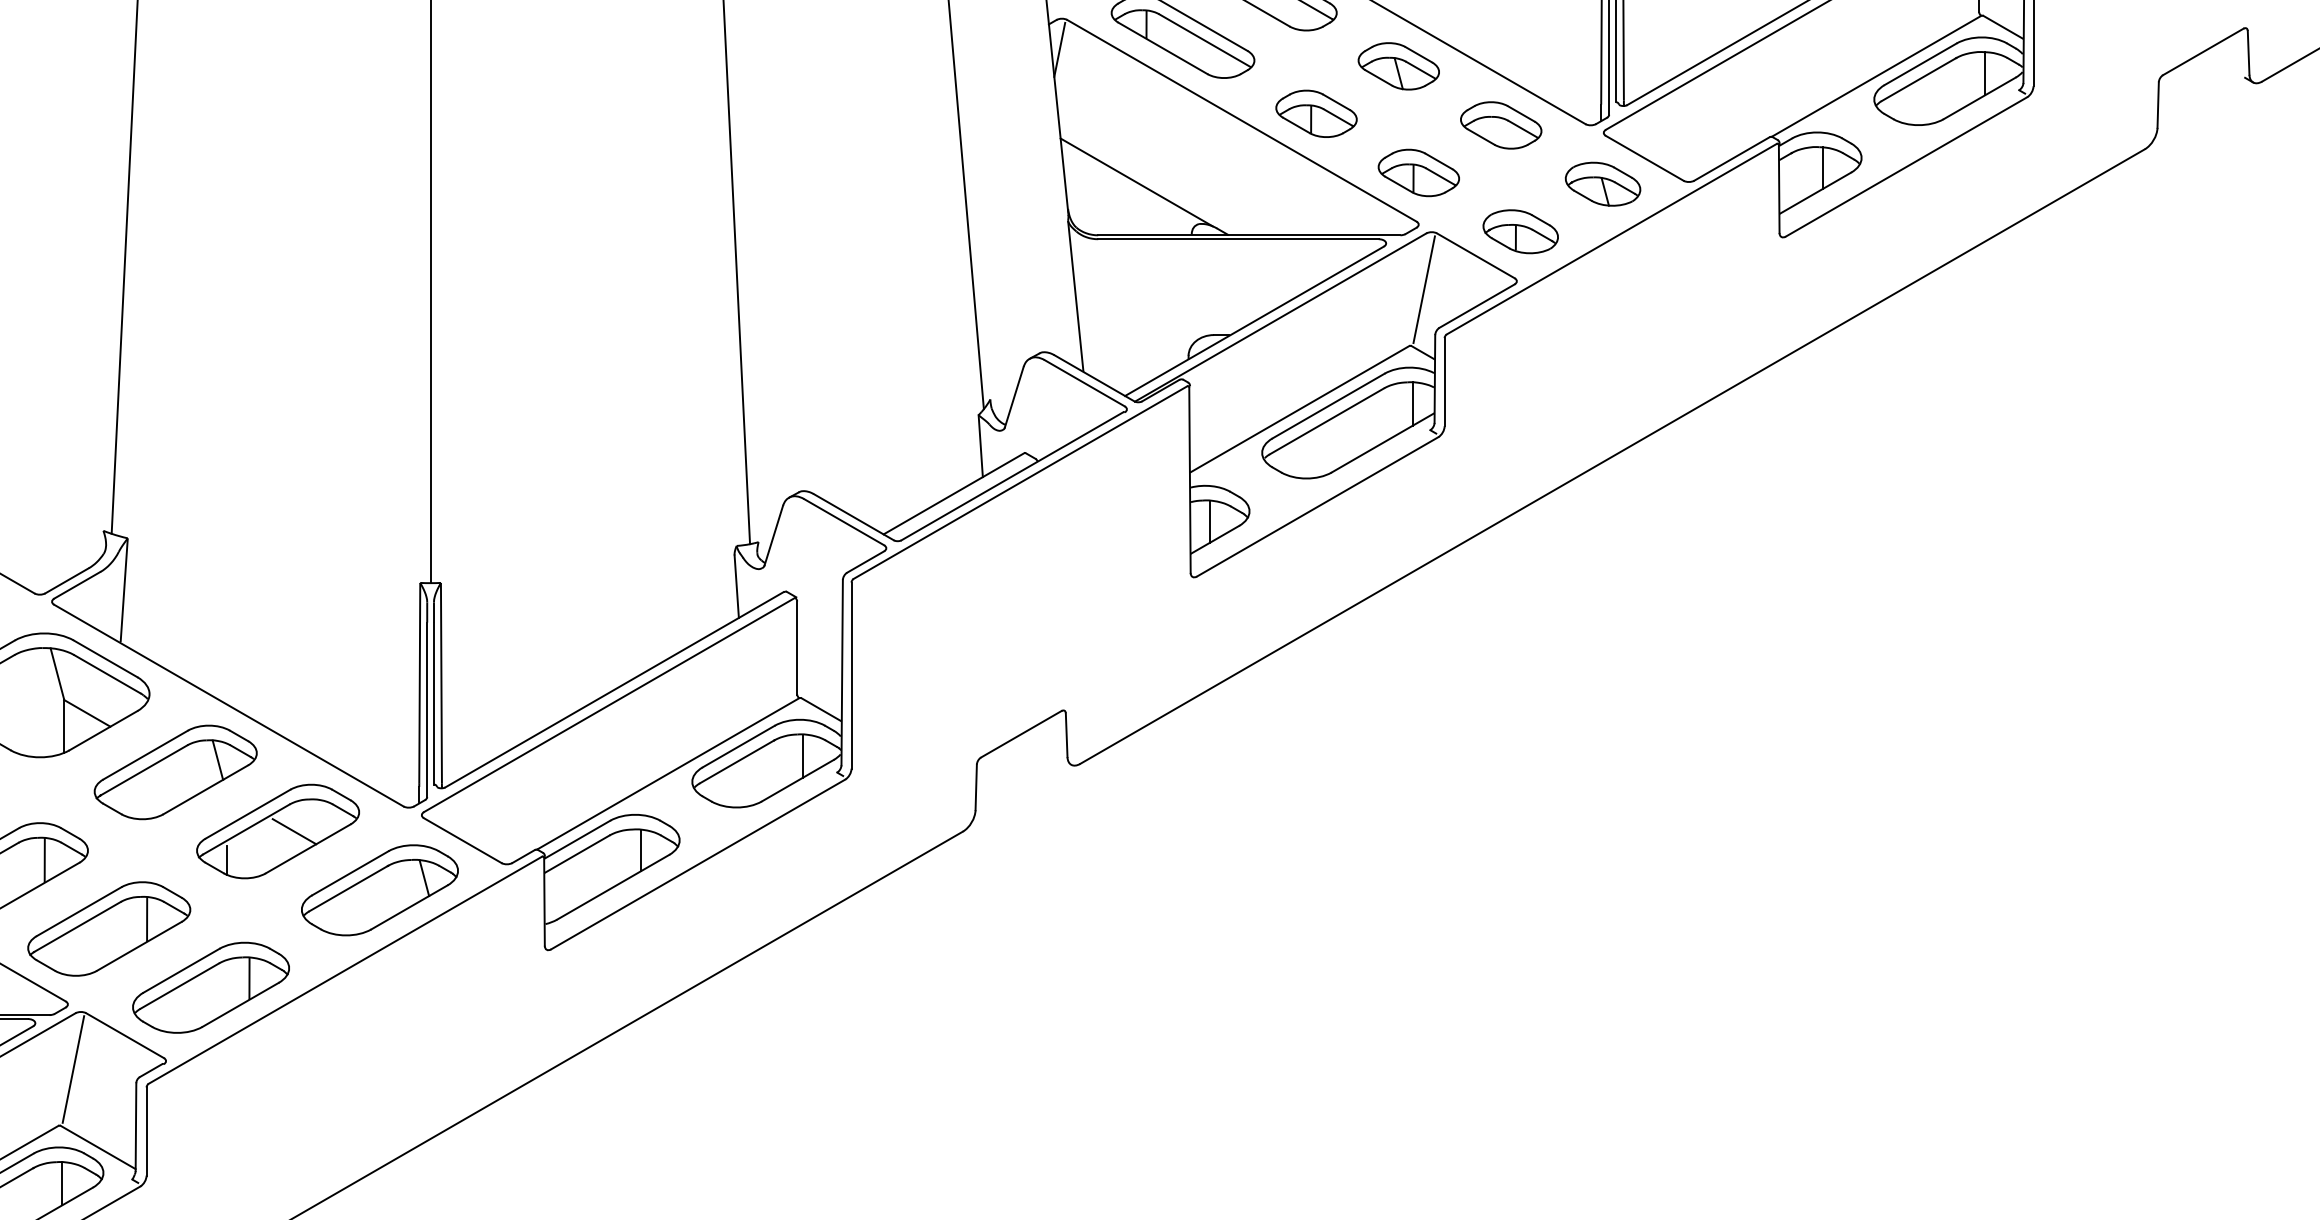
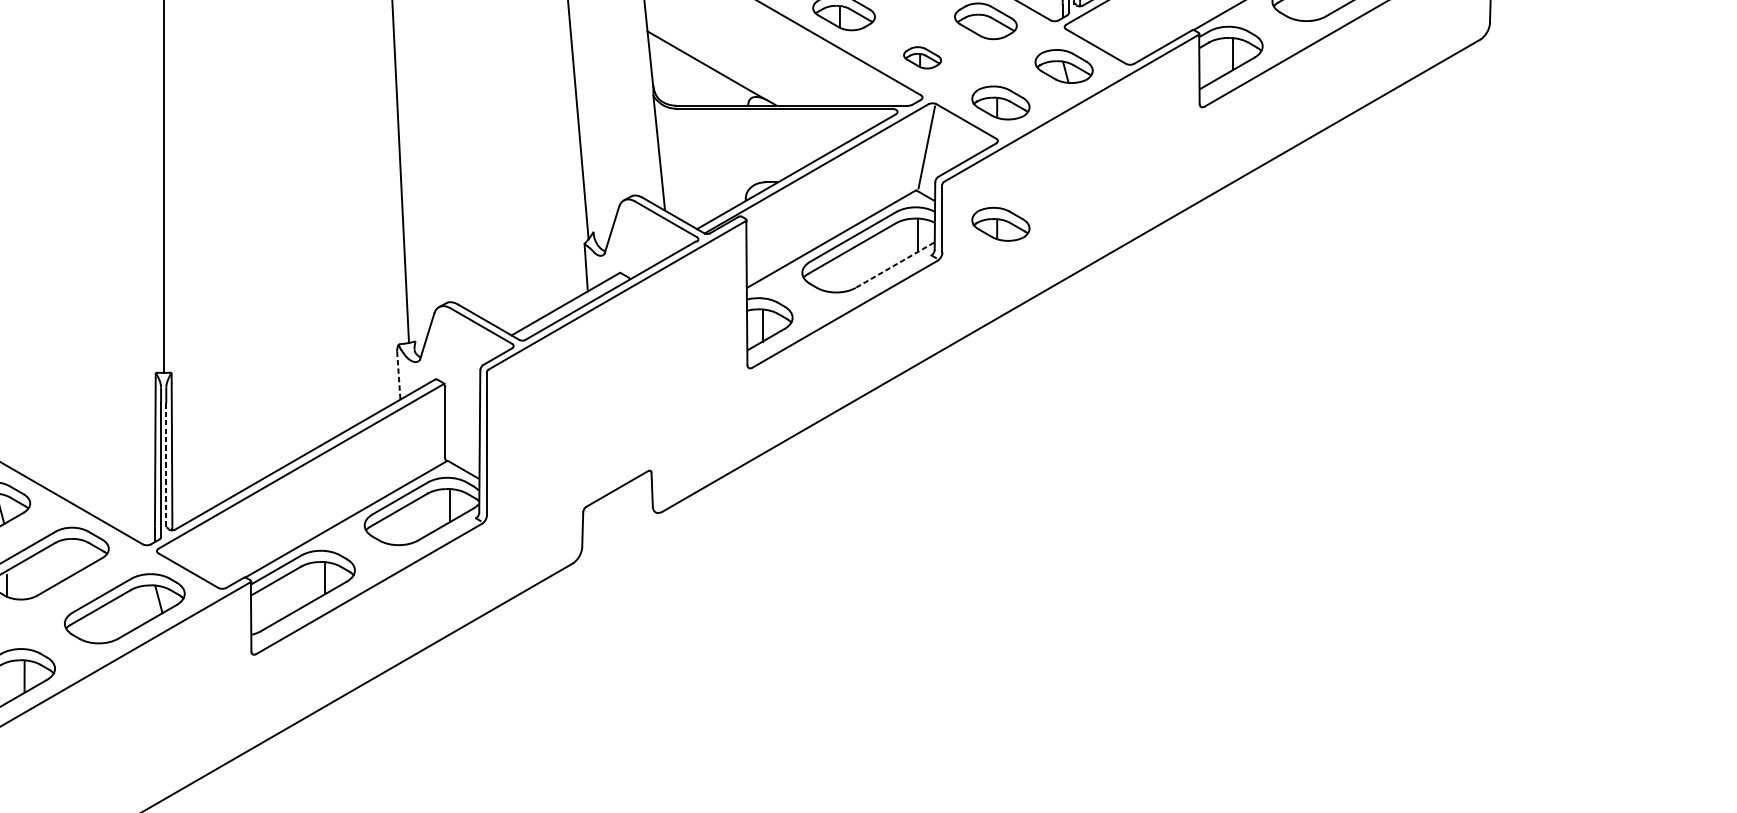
part: (1418, 172) -> (922, 57), size x0.6
part: (1520, 389) -> (1000, 224), added
line: (1382, 443) -> (894, 265), solid -> dashed
line: (736, 587) -> (398, 376), solid -> dashed
line: (434, 703) -> (166, 465), solid -> dashed
line: (294, 831) -> (59, 563), removed

